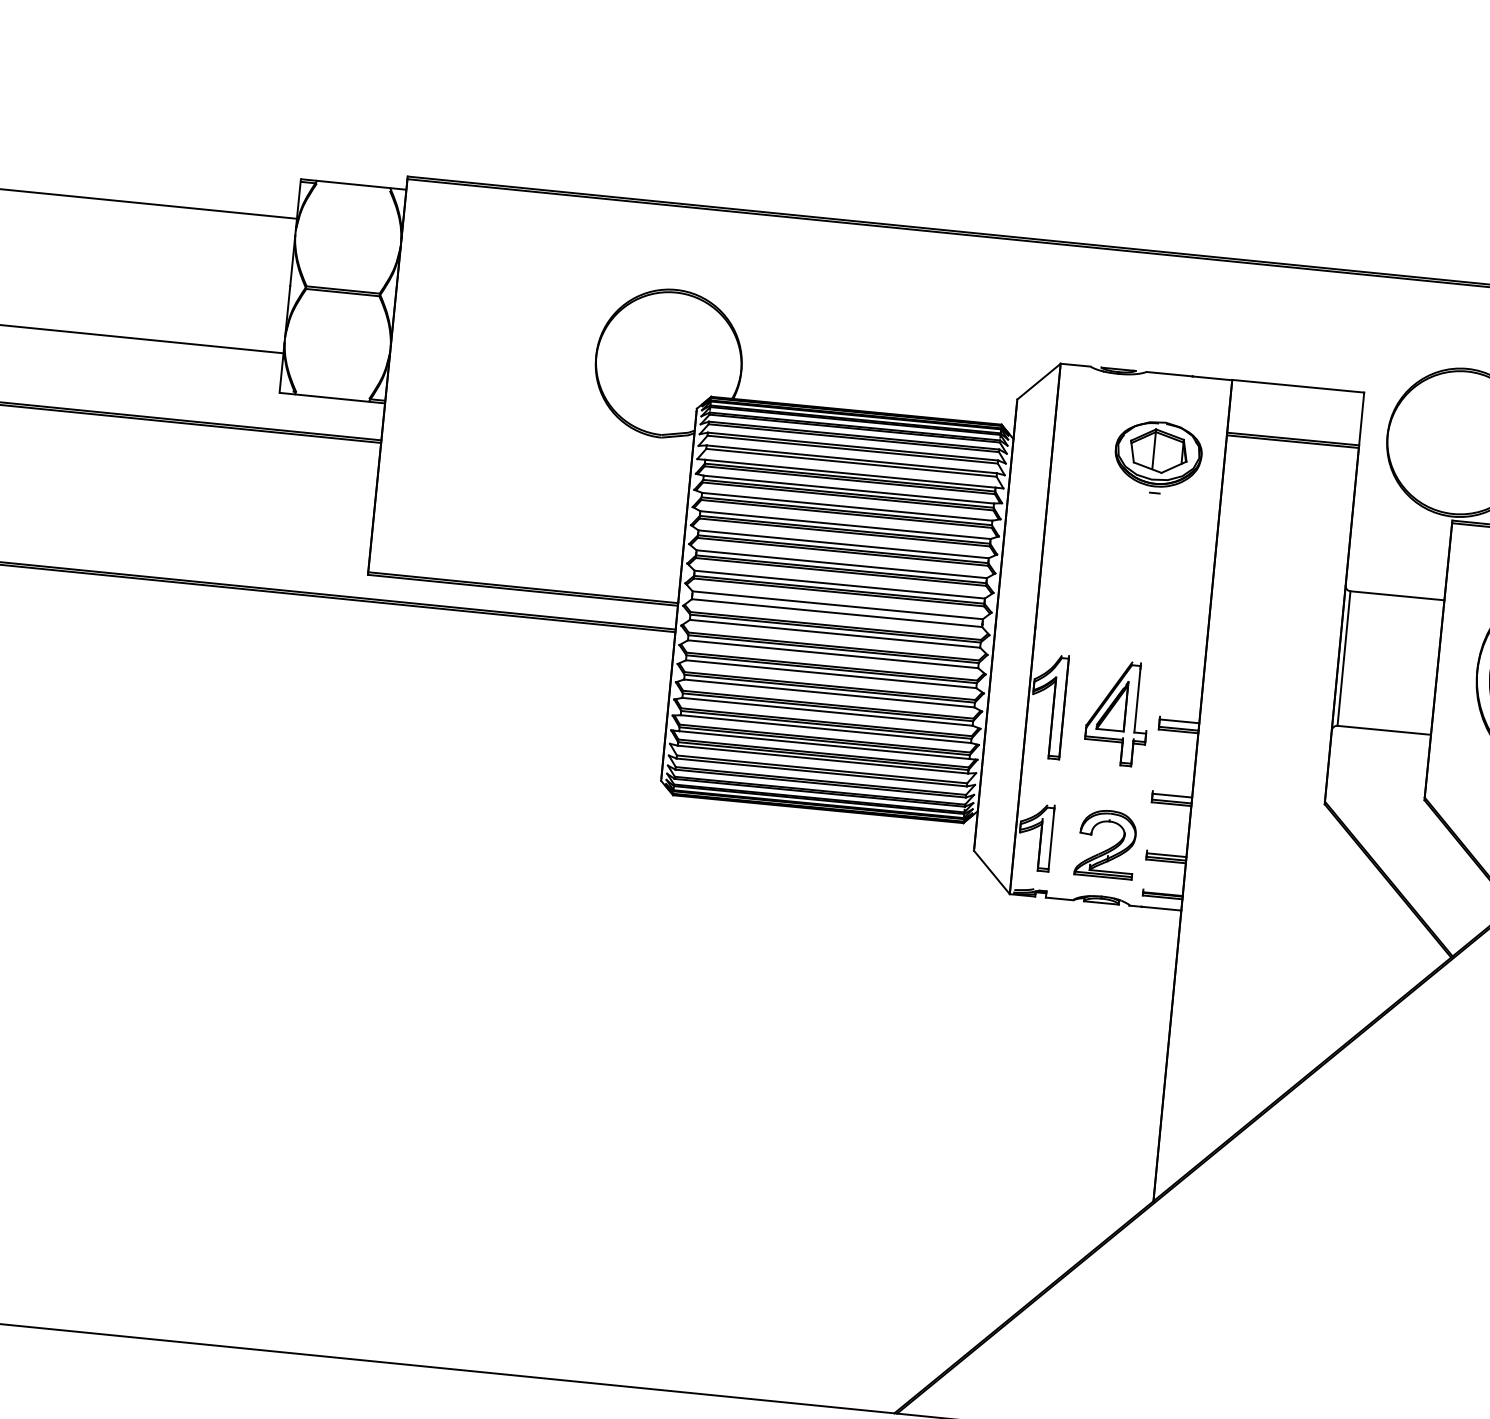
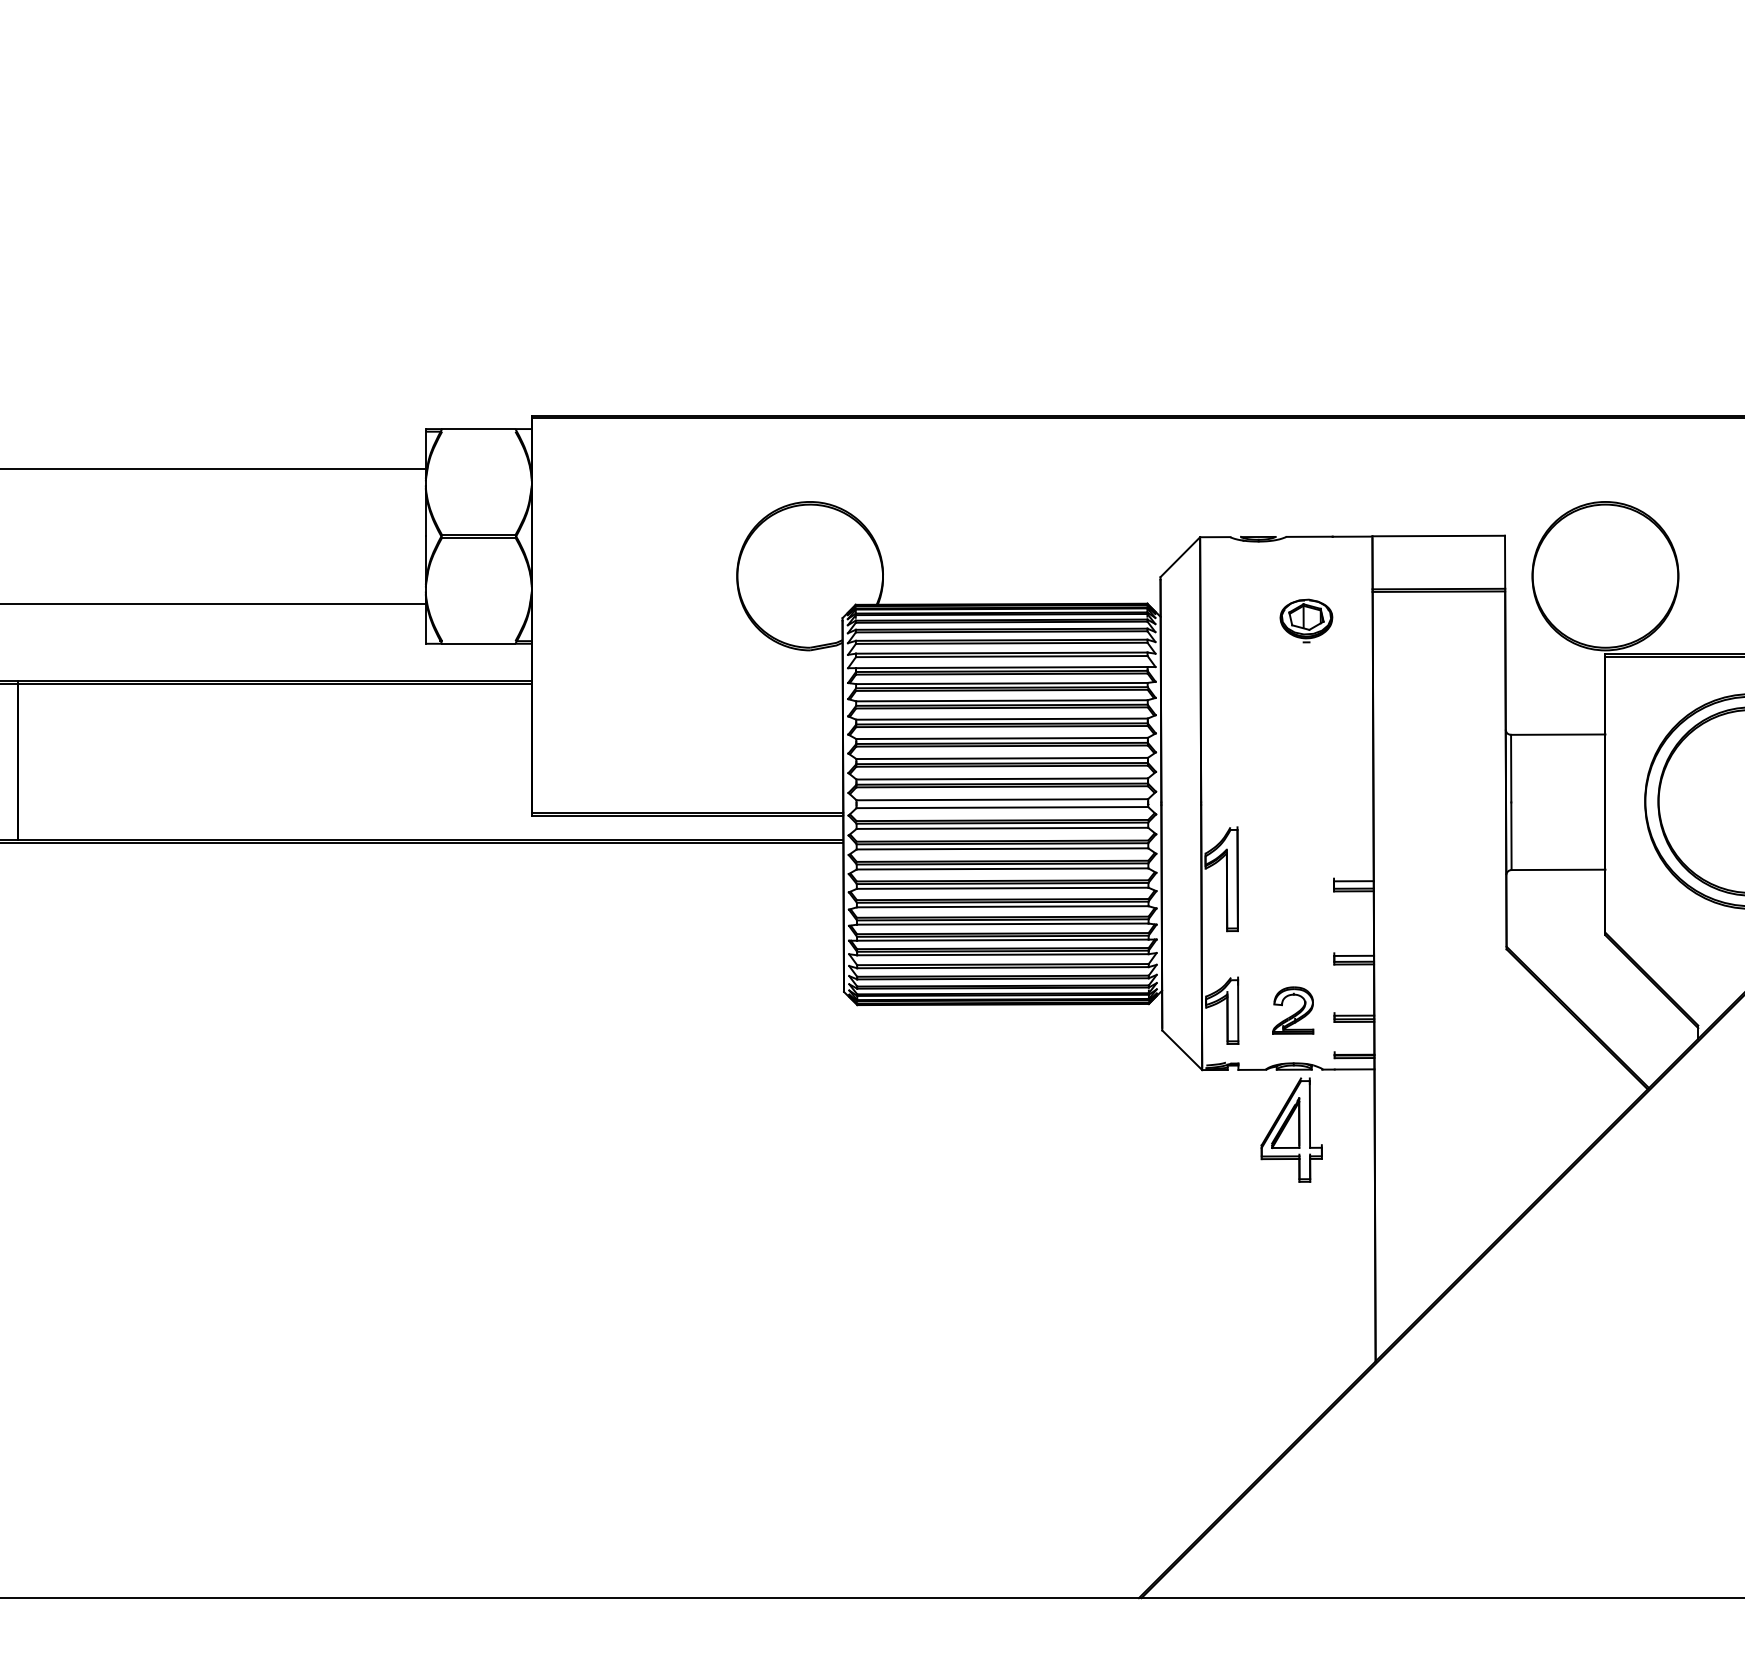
part: (1158, 457) -> (1306, 620), size x0.6
part: (1117, 712) -> (1291, 1129), moved
part: (1105, 843) -> (1292, 1010), size x0.7

